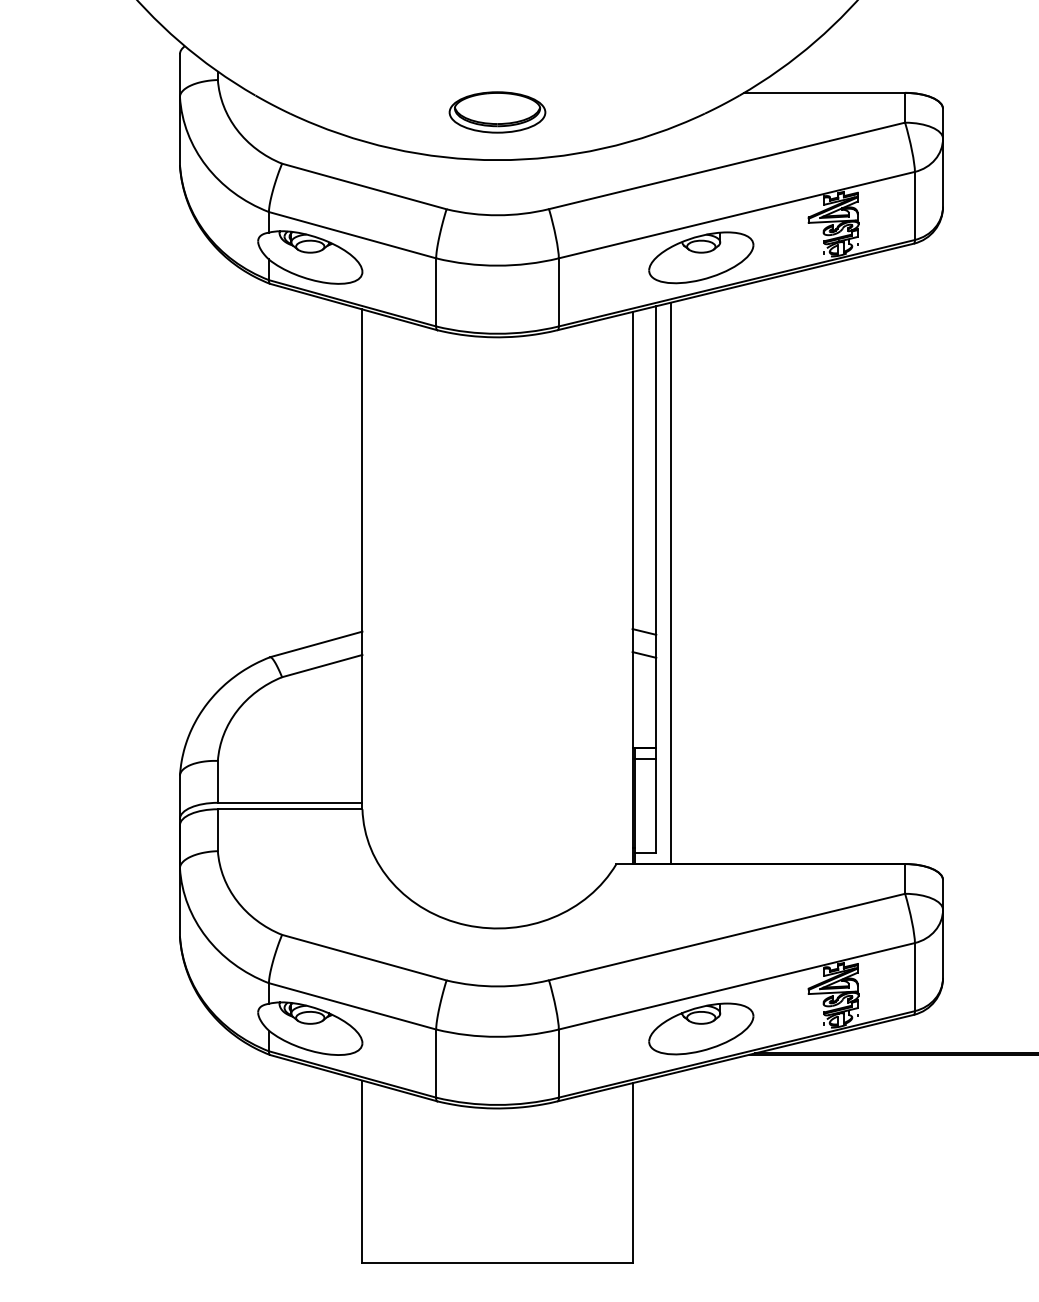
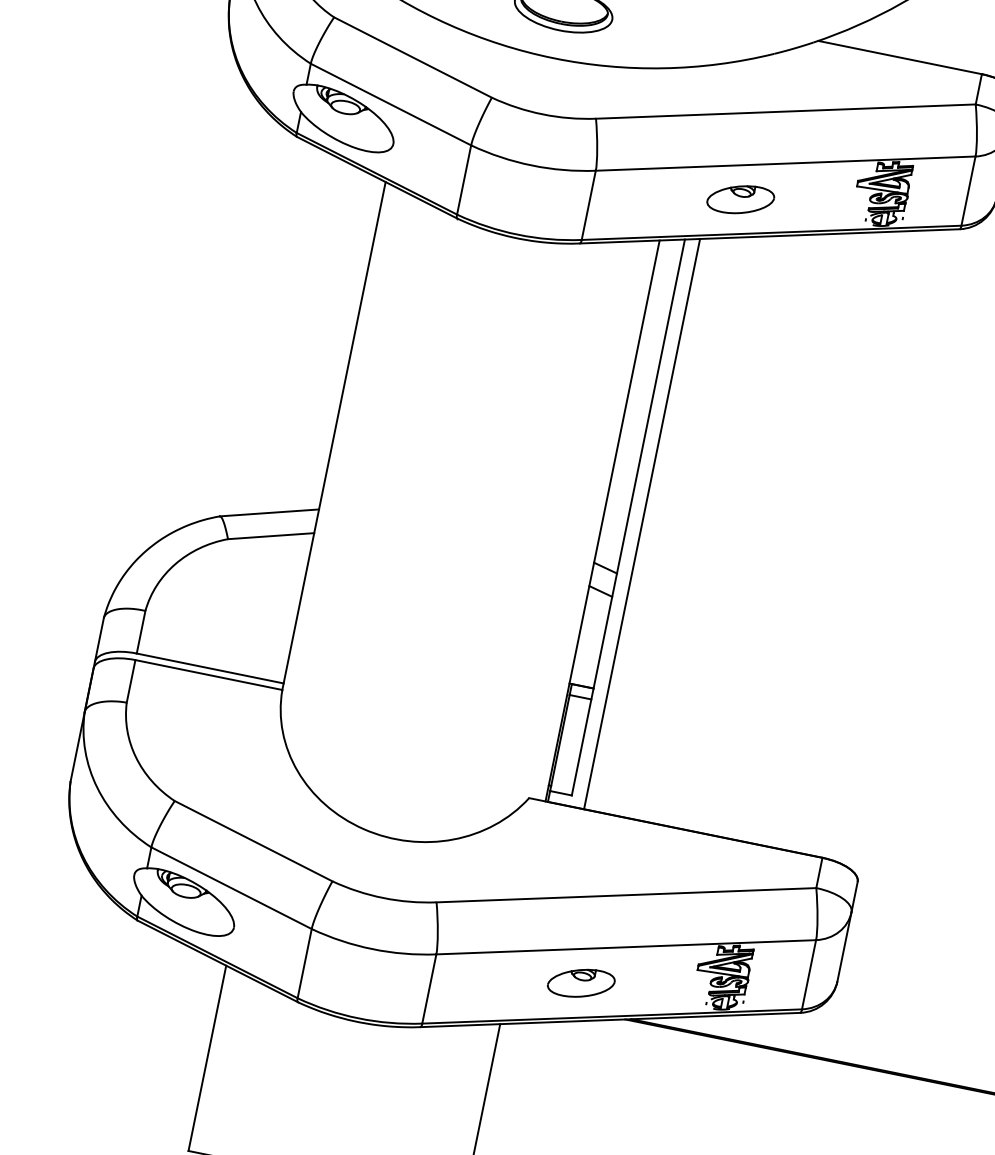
part: (701, 257) -> (740, 199), size x0.6
part: (701, 1028) -> (581, 982), size x0.6

